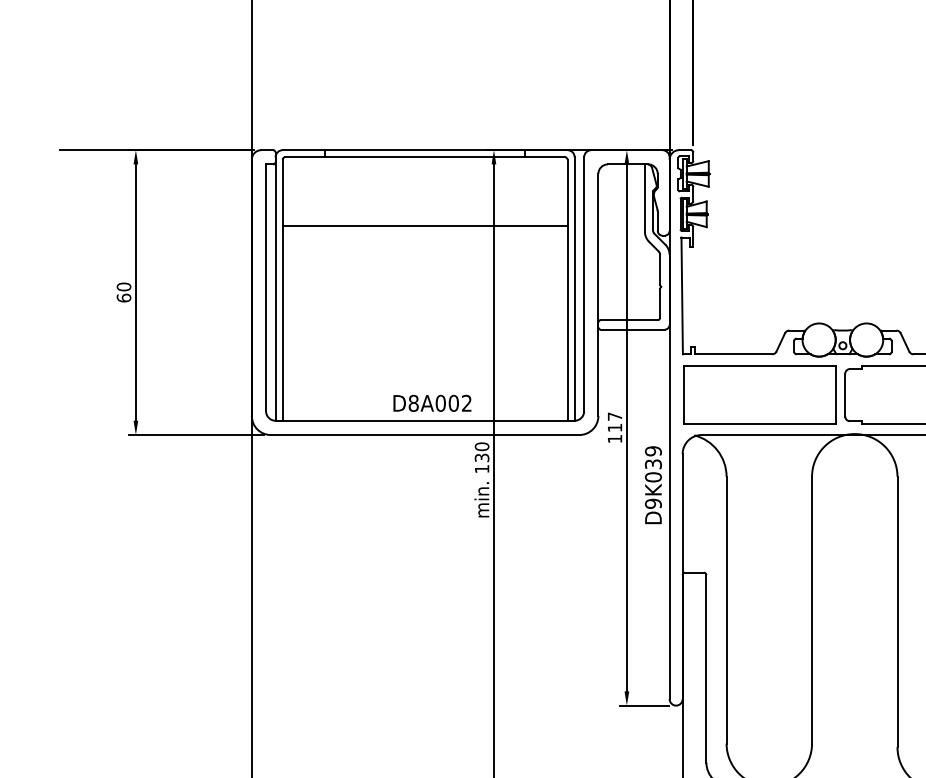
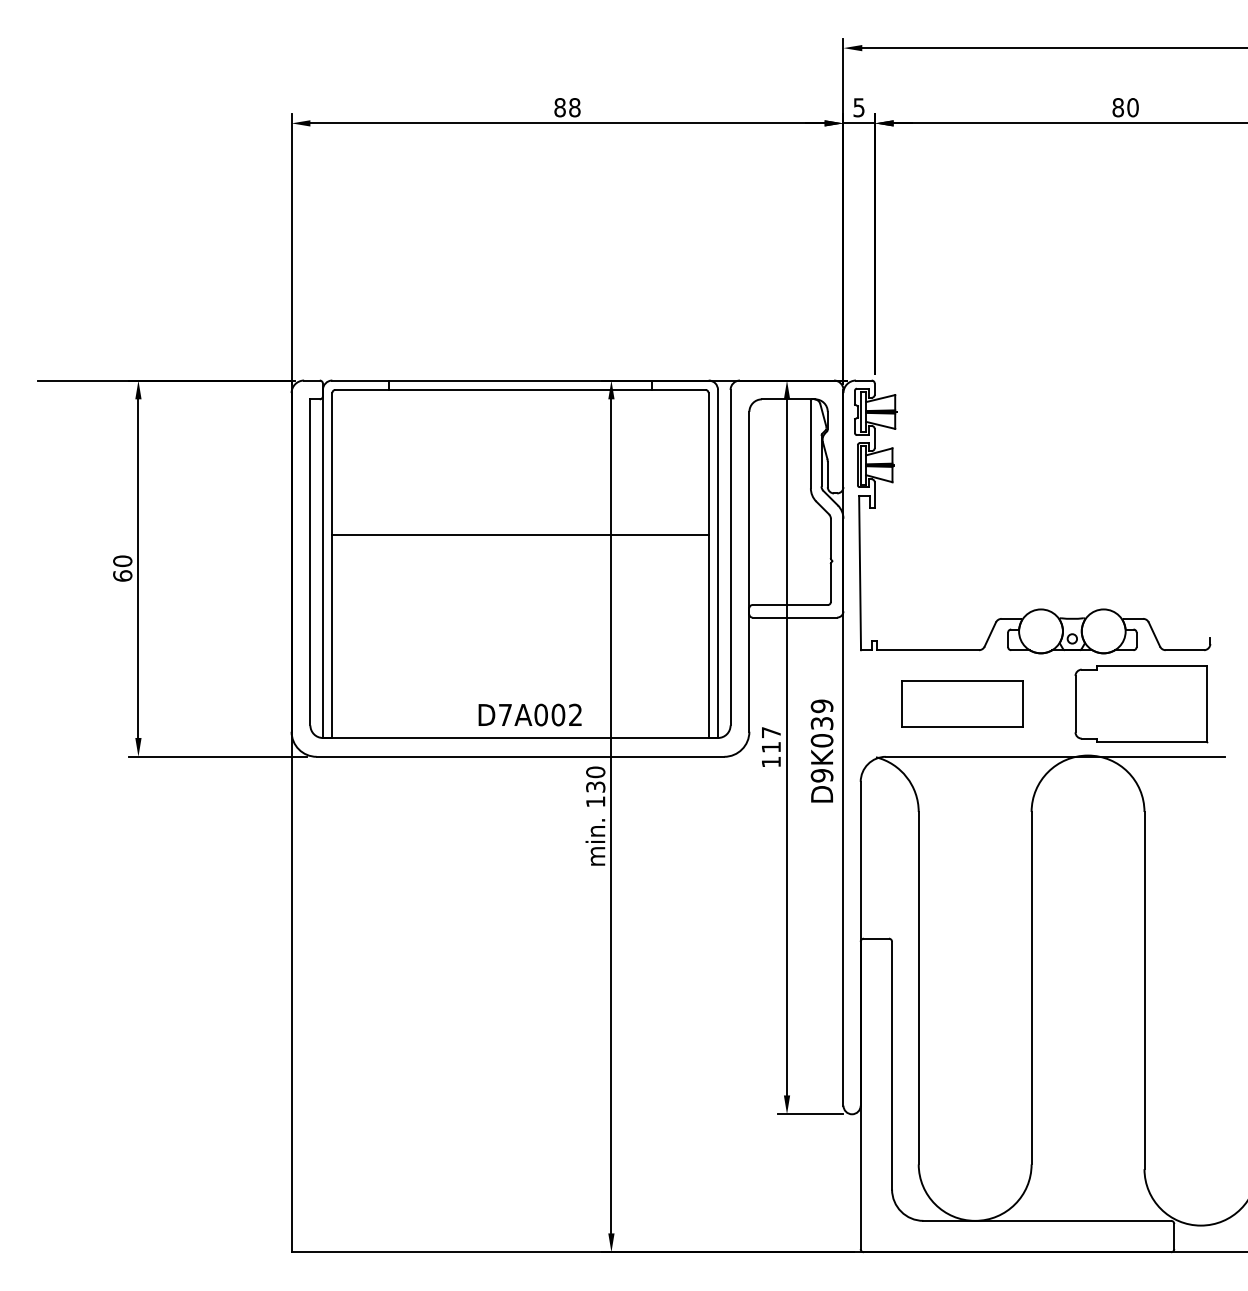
line: (425, 225) -> (520, 534), moved
part: (759, 394) -> (962, 703), size x0.6
text: (413, 402) -> (505, 714), D8A002 -> D7A002
text: (652, 484) -> (821, 750), moved

